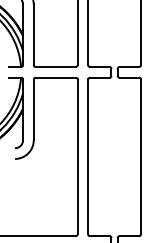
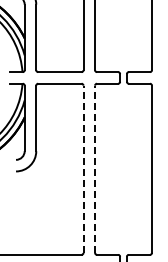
line: (77, 157) -> (83, 169), solid -> dashed
line: (88, 157) -> (95, 169), solid -> dashed

